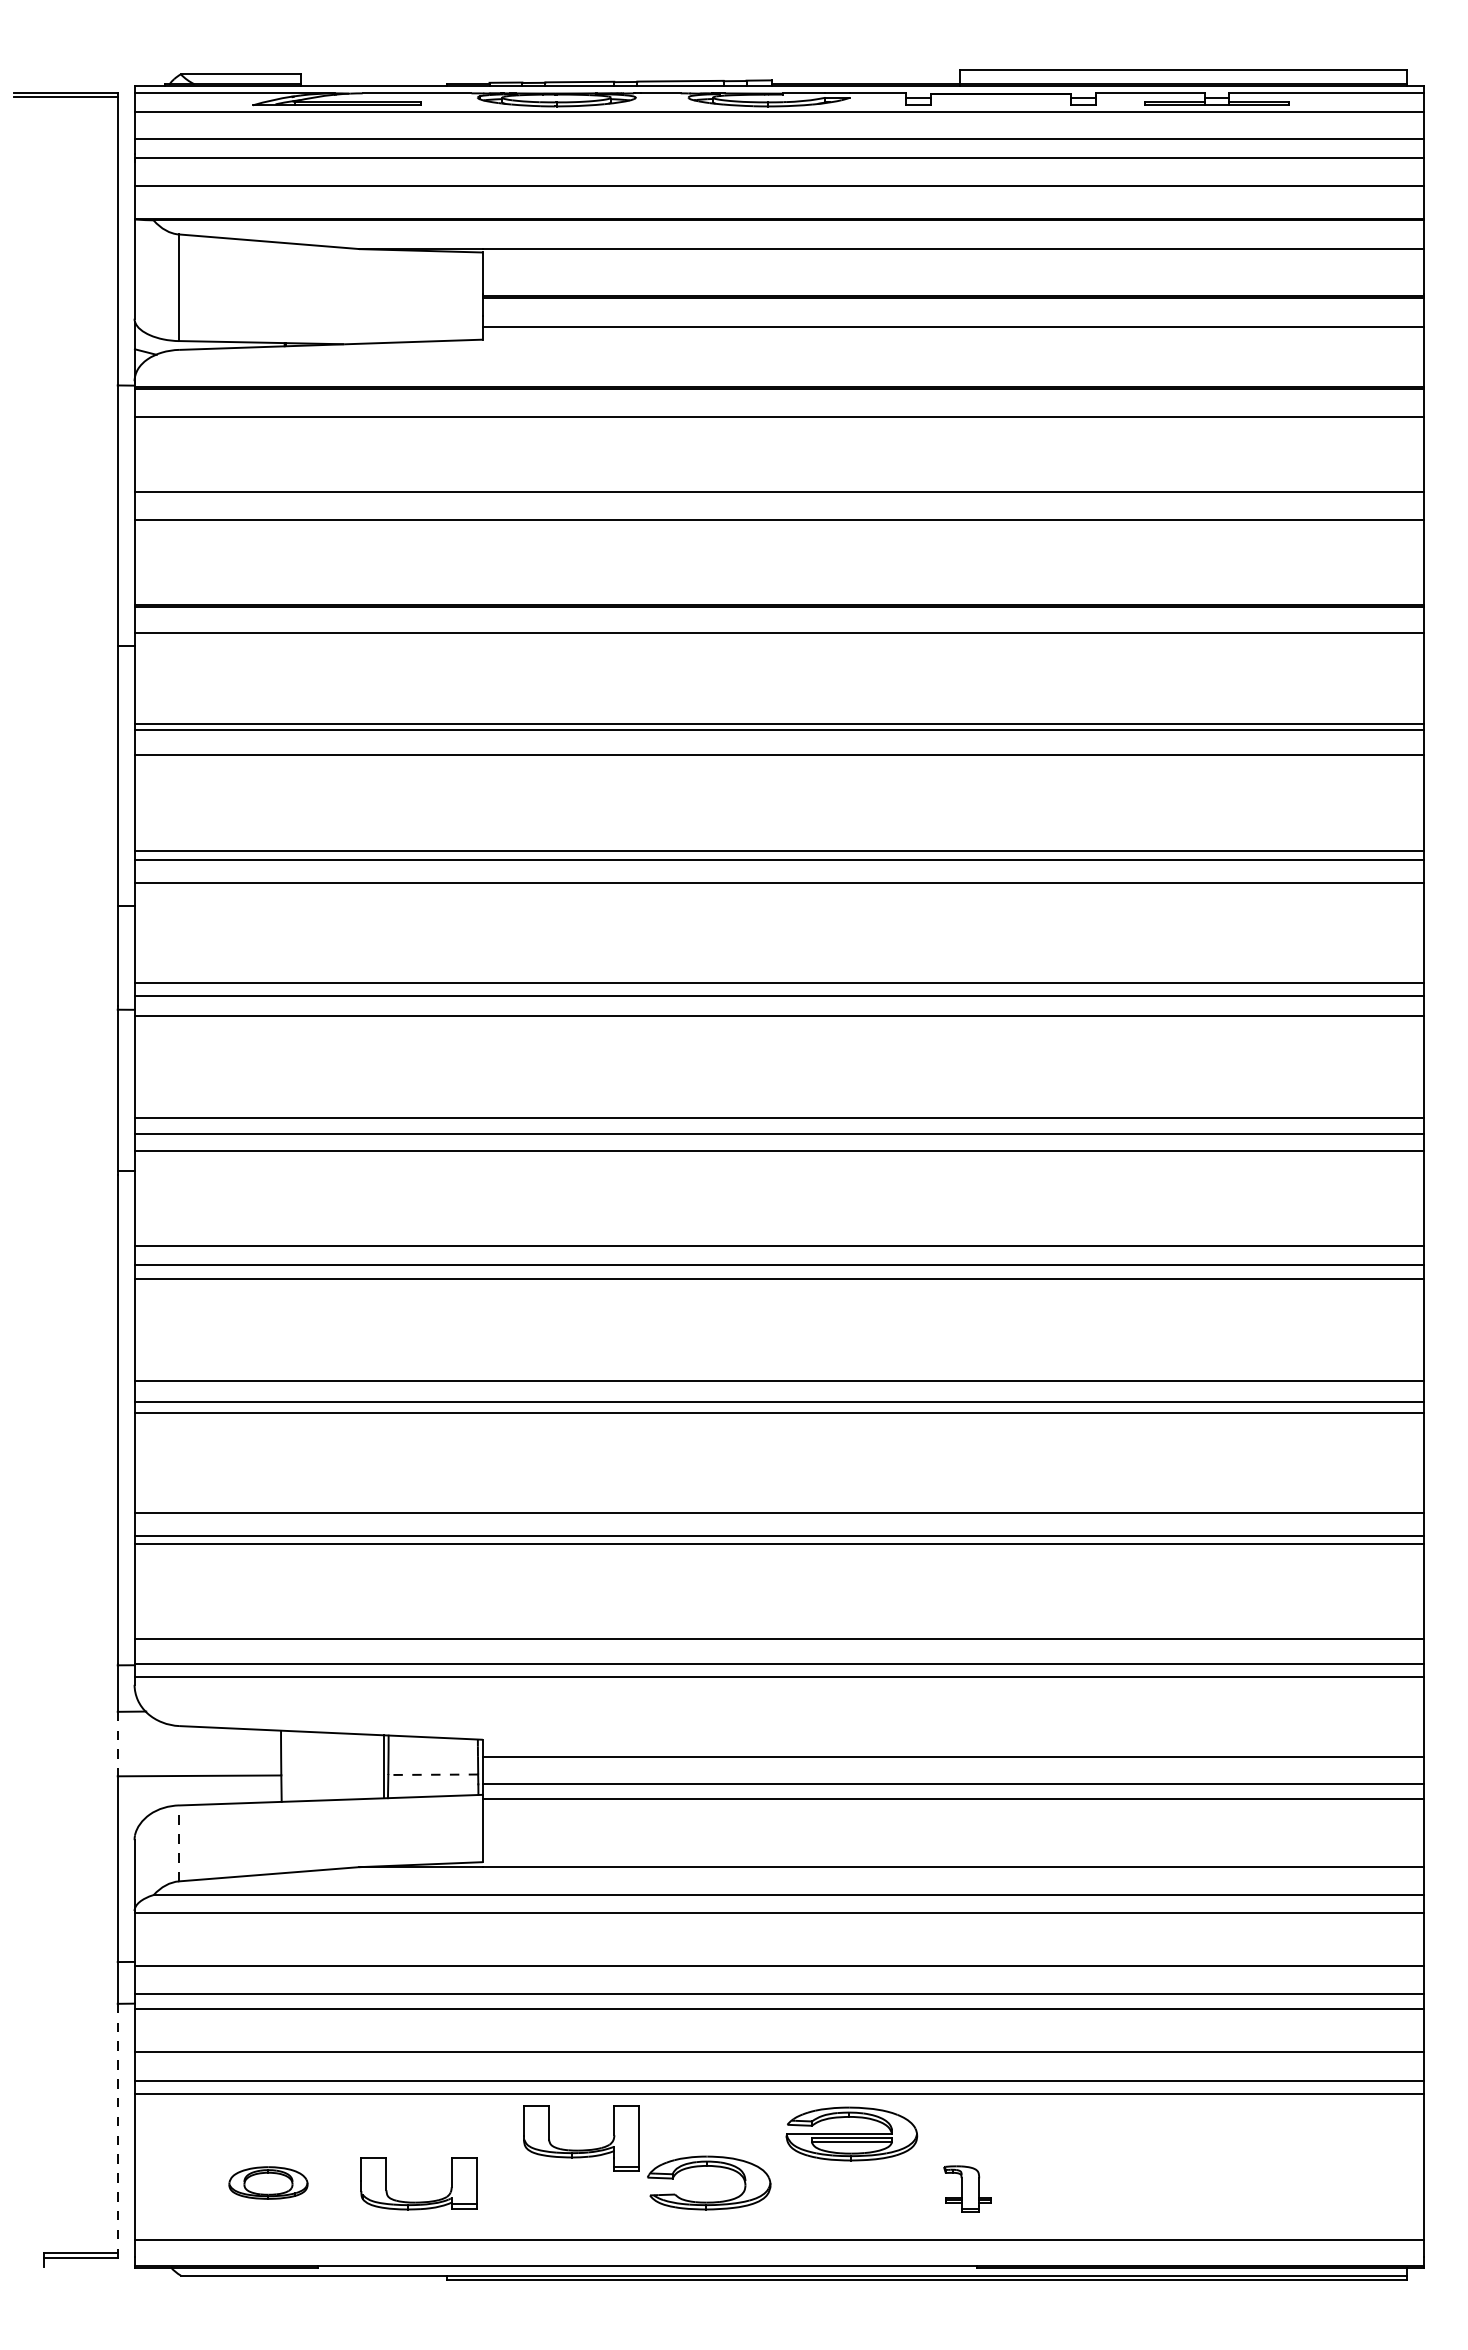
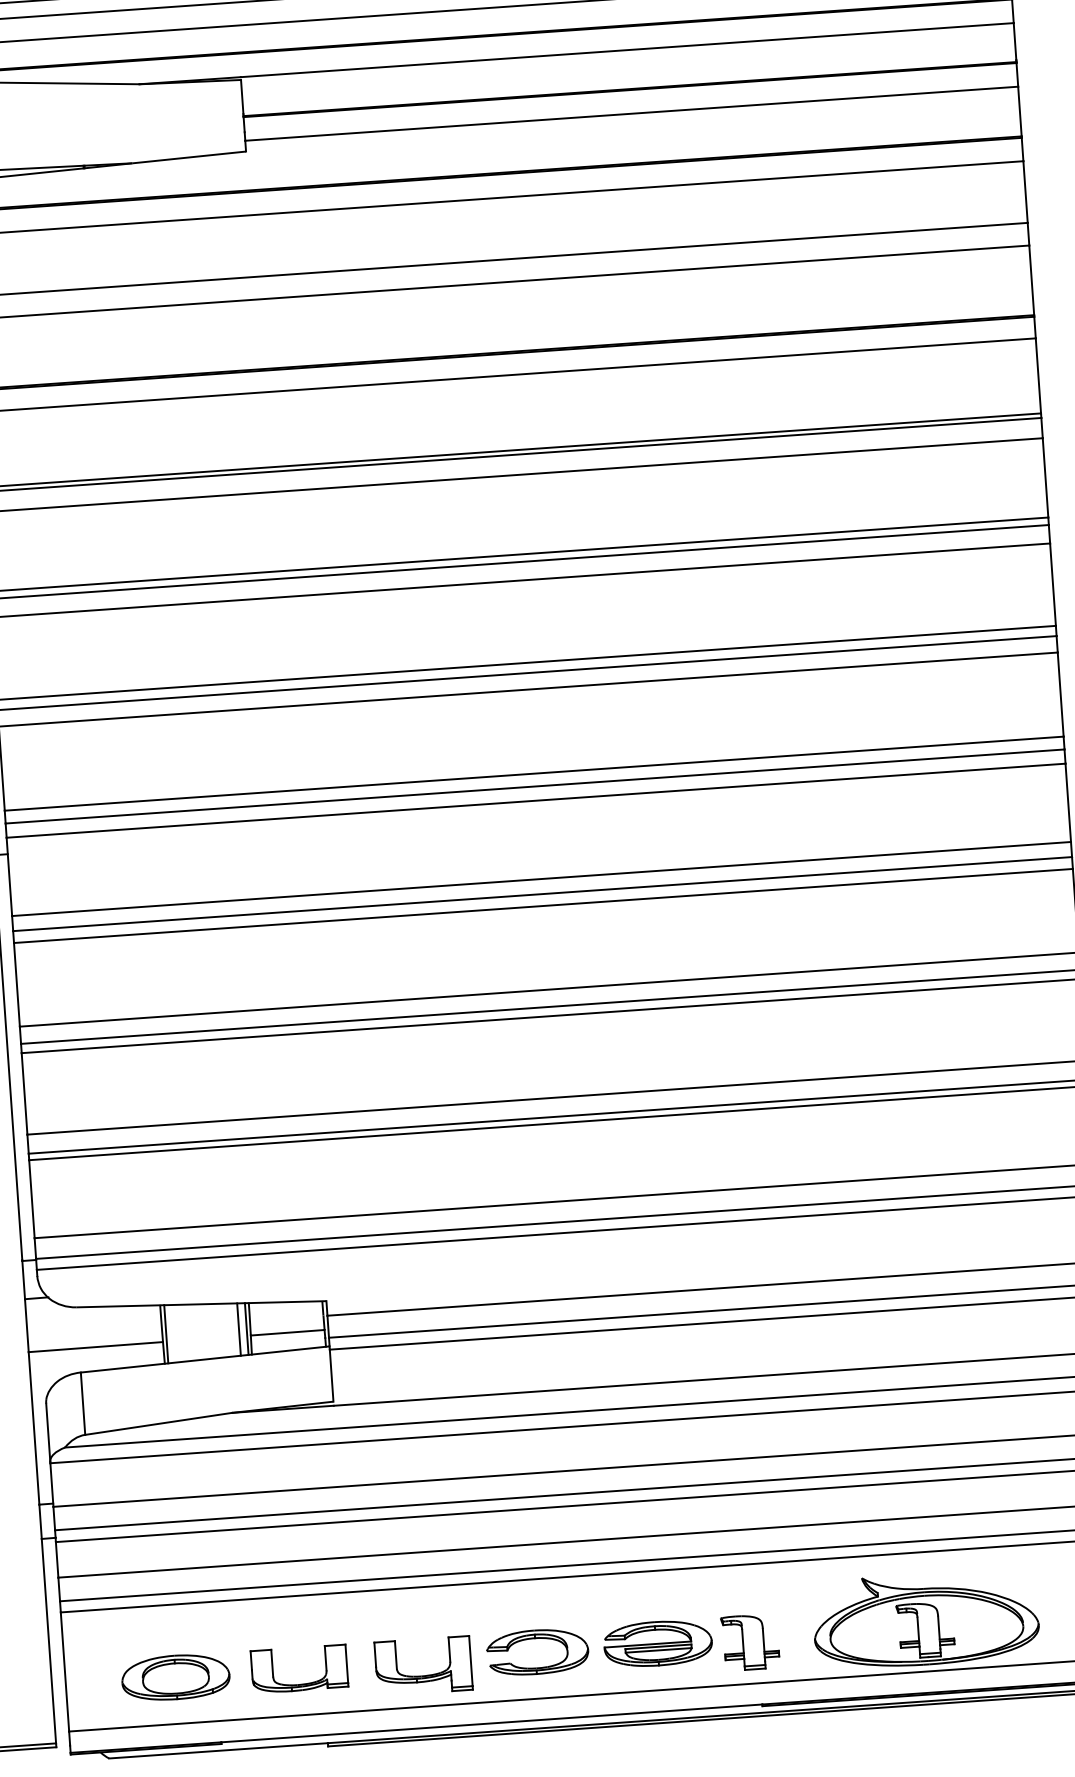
line: (117, 1744) -> (26, 1326), dashed -> solid
line: (285, 1765) -> (165, 1333), added
line: (374, 1766) -> (239, 1329), added
line: (433, 1774) -> (287, 1332), dashed -> solid
line: (179, 1843) -> (83, 1403), dashed -> solid
line: (117, 2128) -> (48, 1641), dashed -> solid
part: (851, 2133) -> (657, 1643), moved
part: (581, 2149) -> (424, 1675), moved
part: (1182, 2175) -> (925, 1618), added
part: (268, 2182) -> (175, 1677), size x1.67
part: (967, 2188) -> (750, 1641), size x1.43

